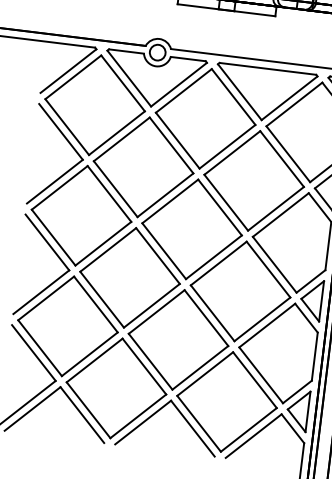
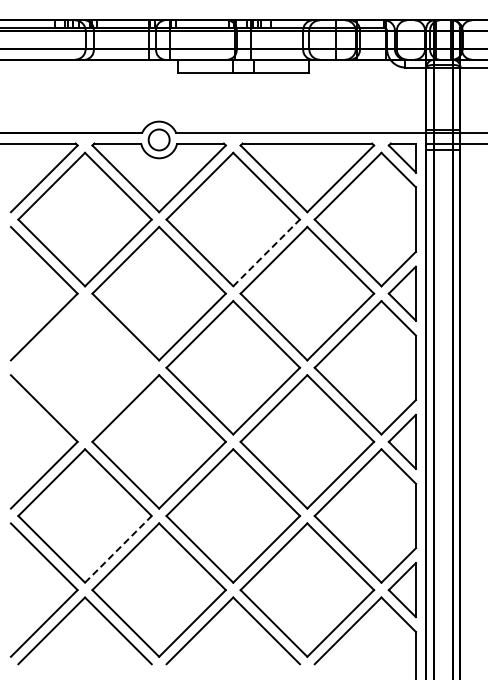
line: (227, 146) -> (266, 252), solid -> dashed
part: (81, 215) -> (84, 367), removed
line: (89, 354) -> (118, 549), solid -> dashed

